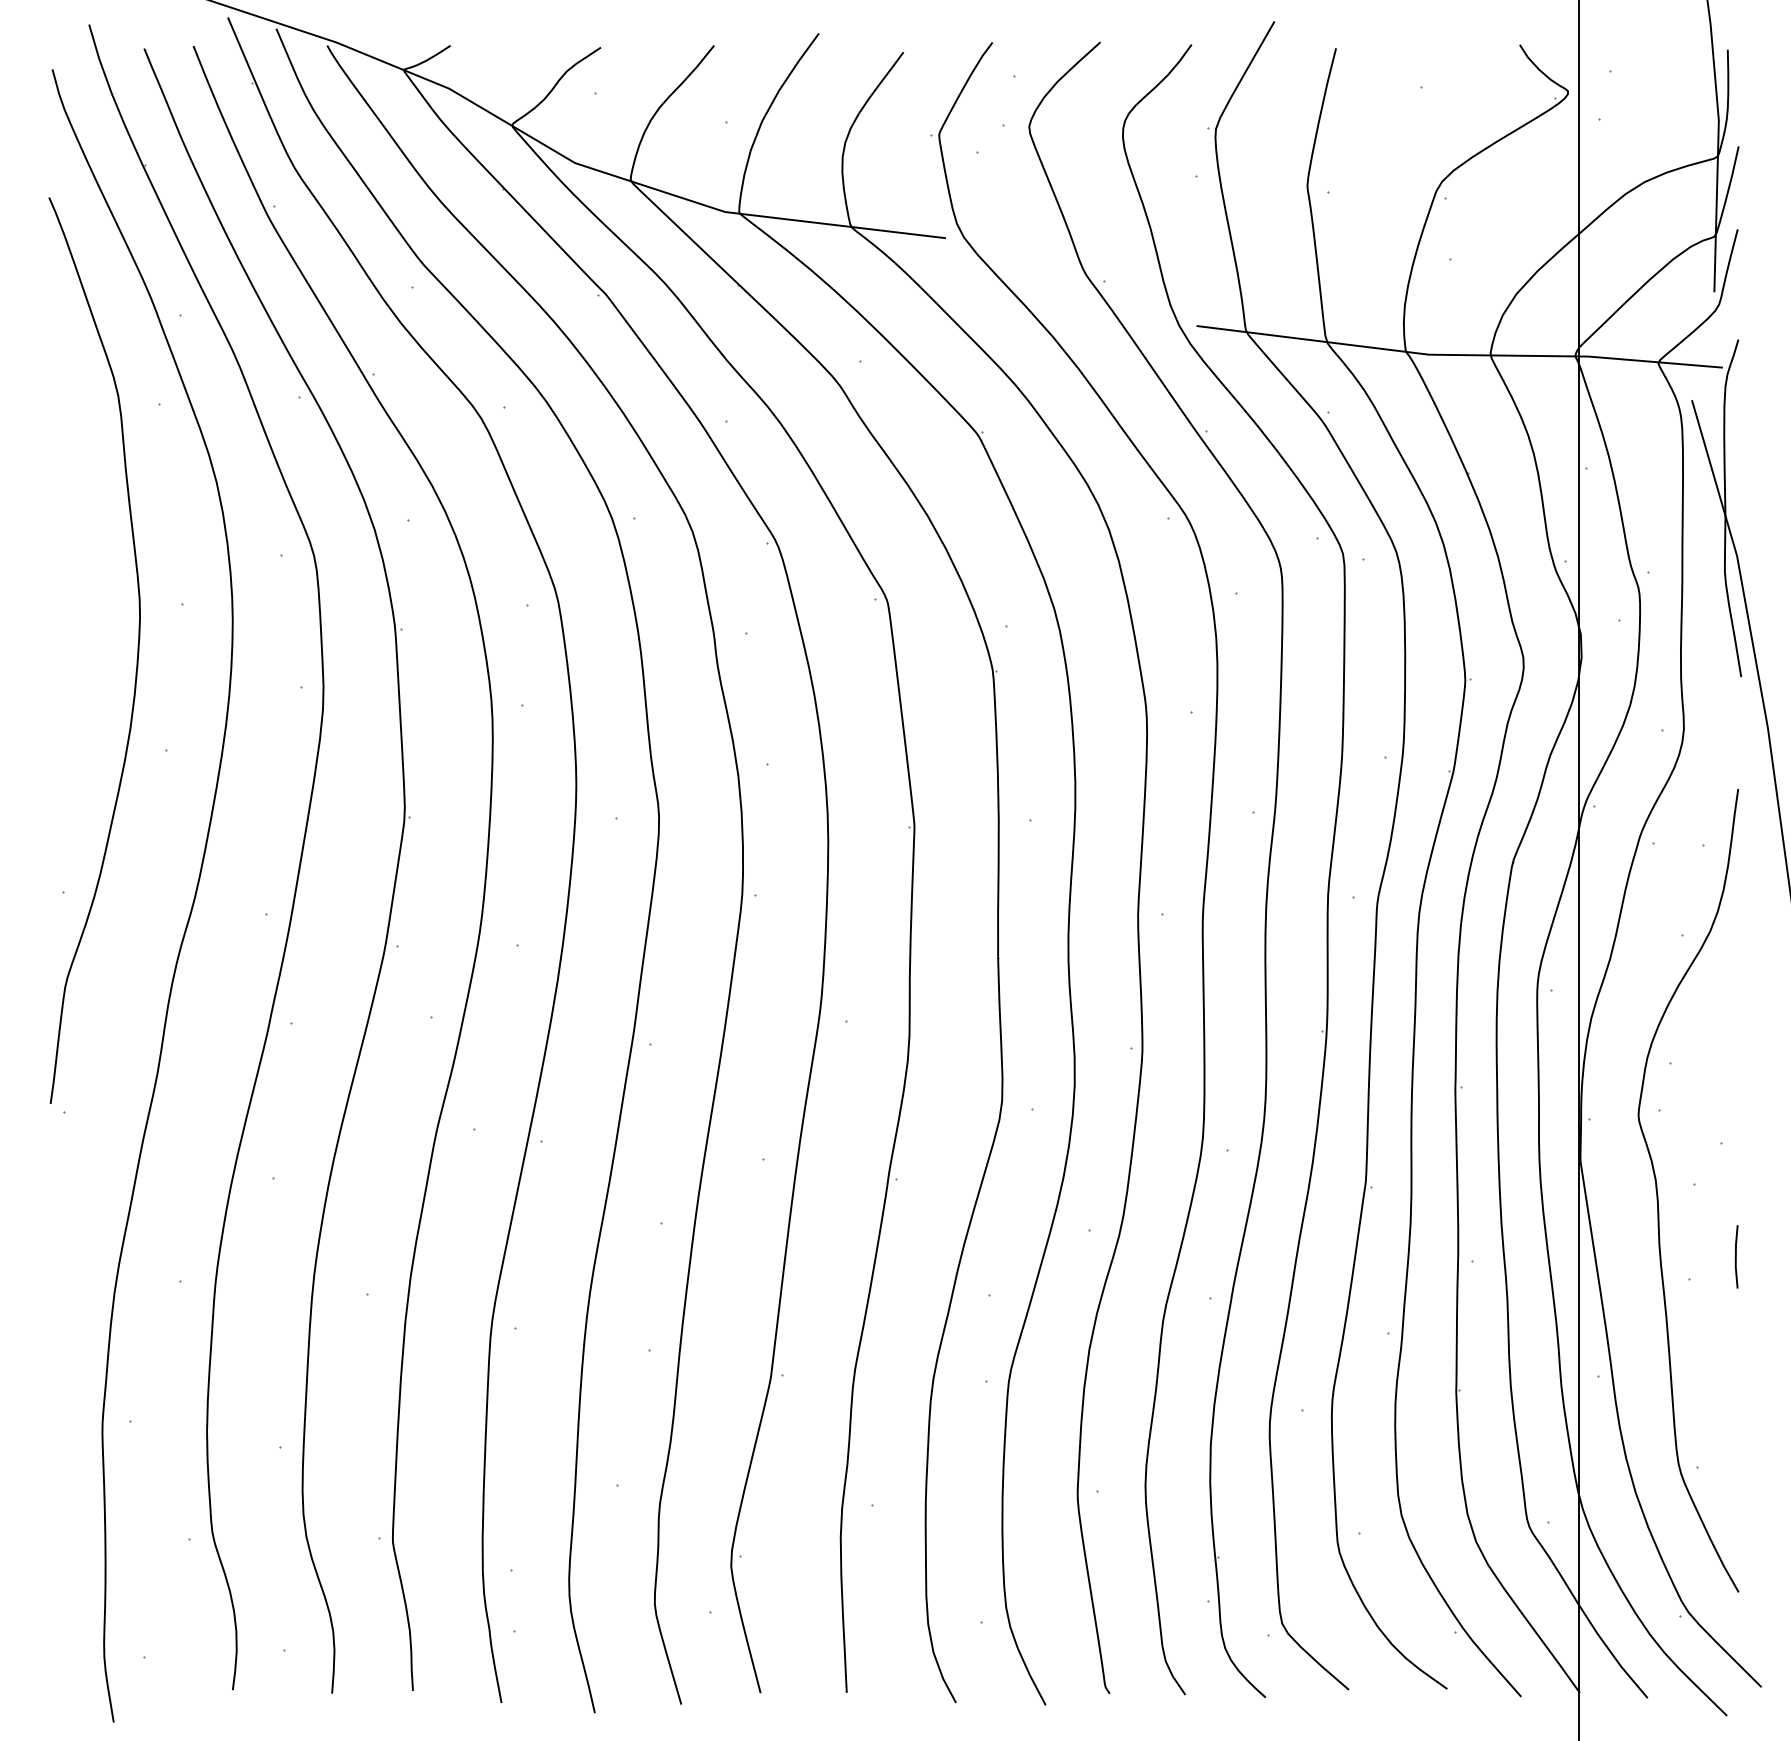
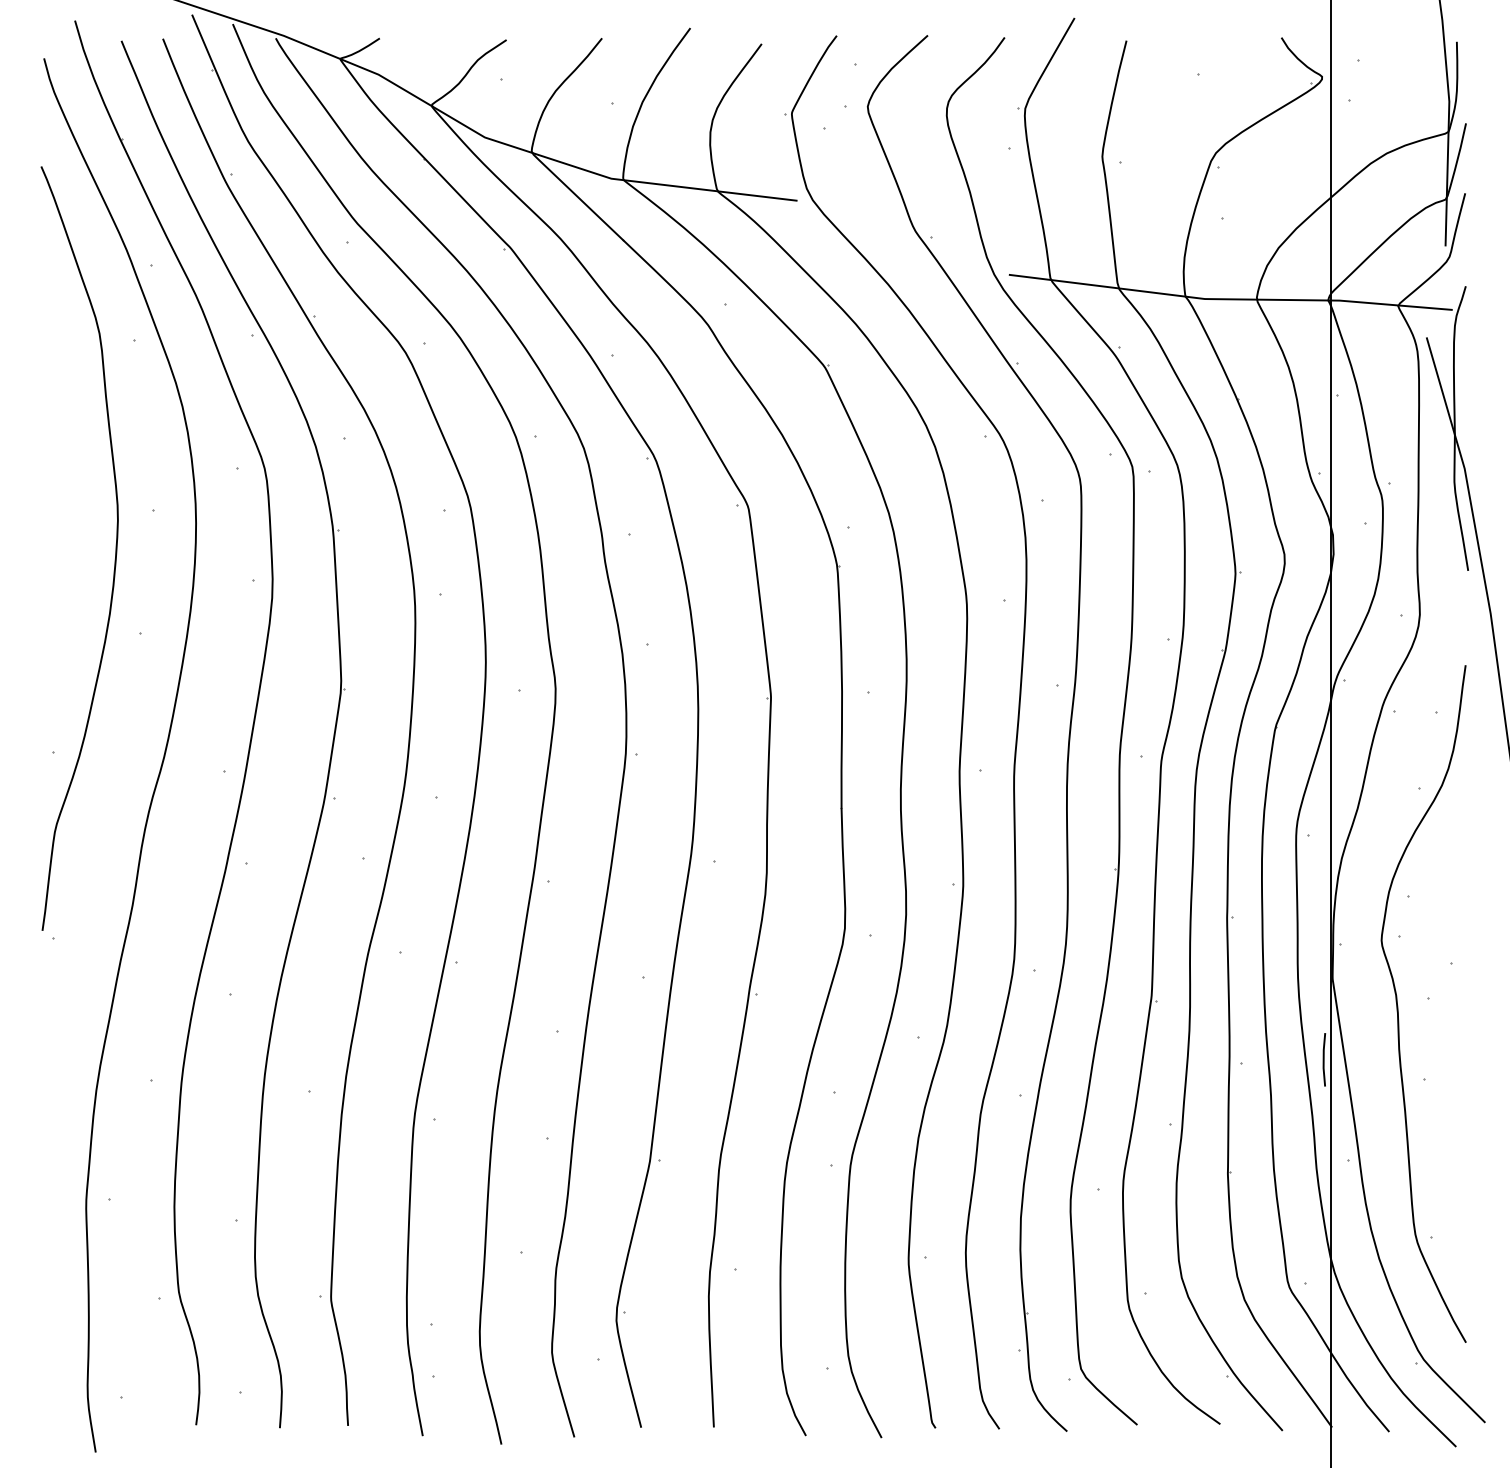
line: (1736, 1256) -> (1324, 1059), moved

